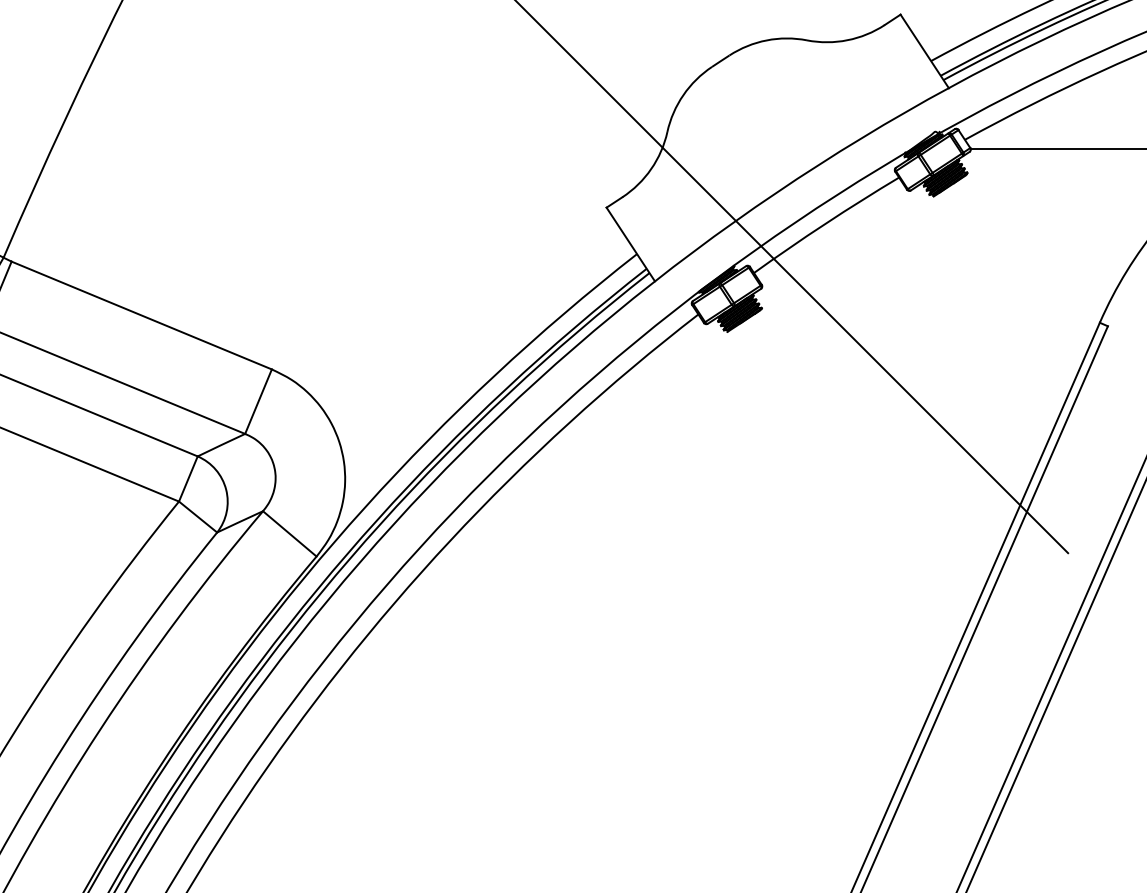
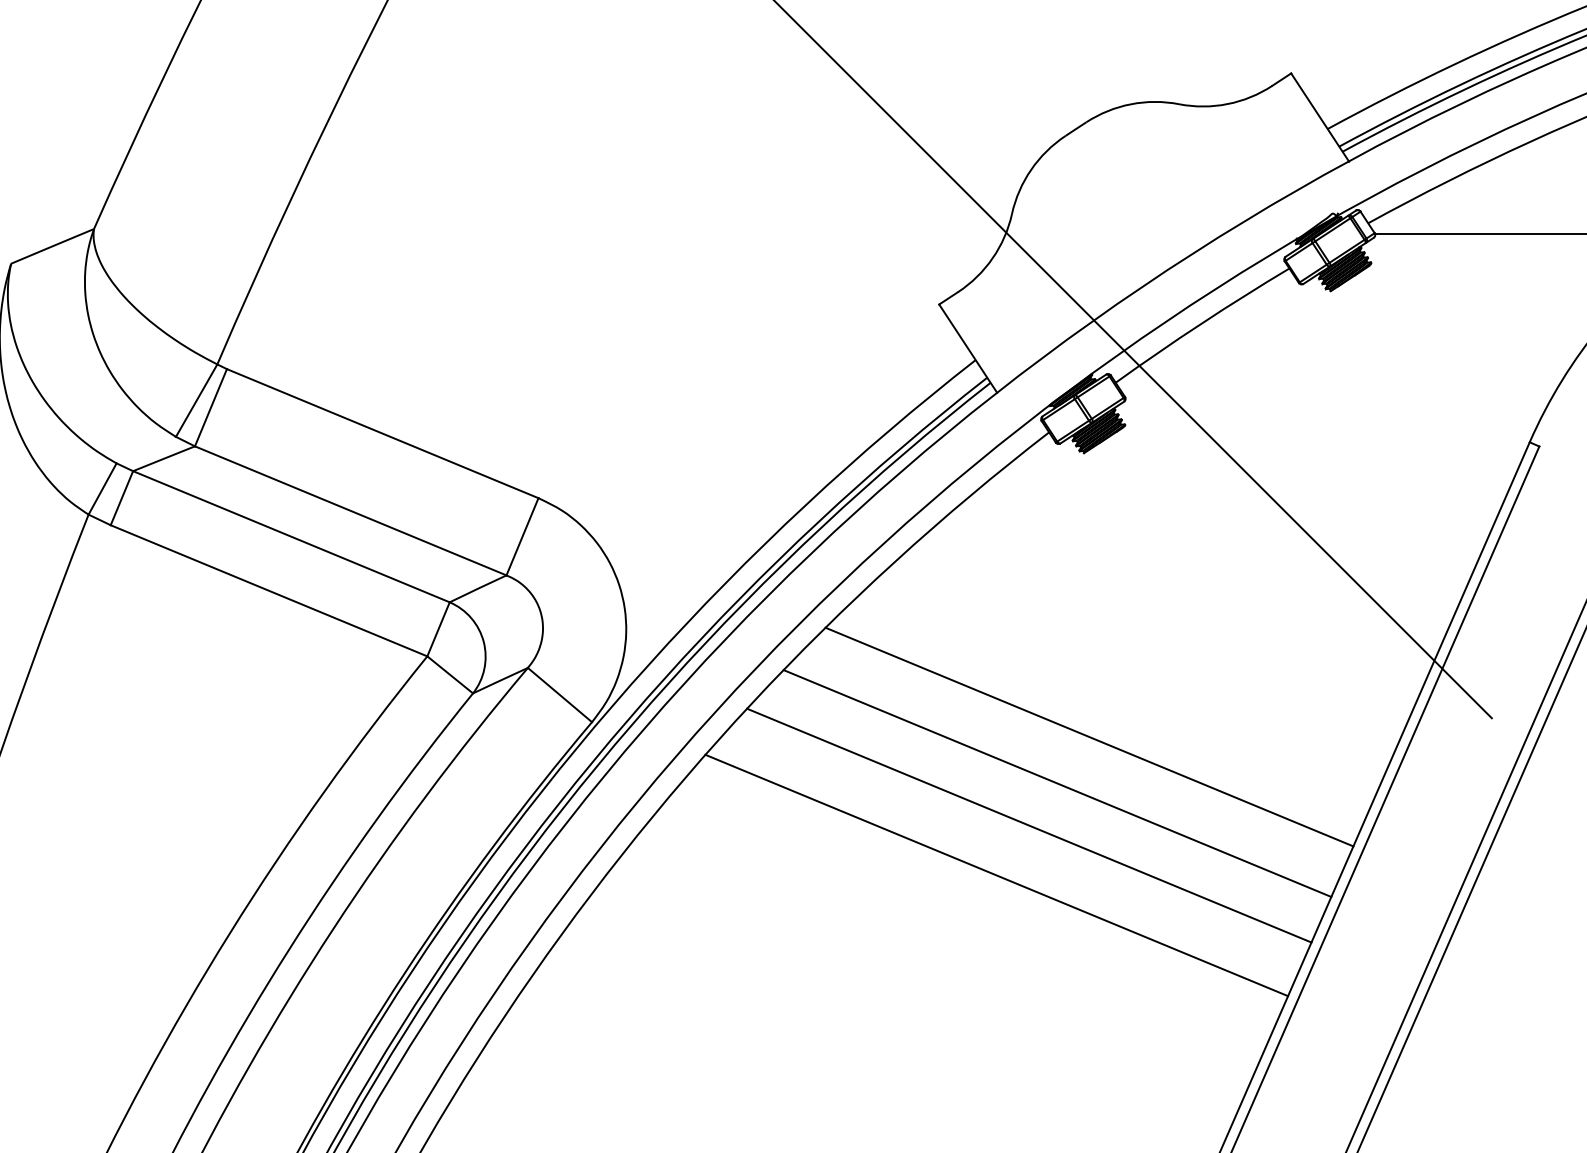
line: (732, 568) -> (1089, 736), added
line: (705, 607) -> (1057, 783), added
line: (682, 642) -> (1029, 825), added
line: (654, 684) -> (996, 875), added

